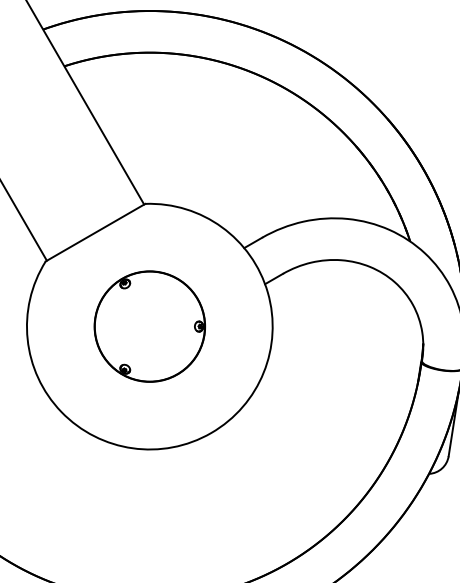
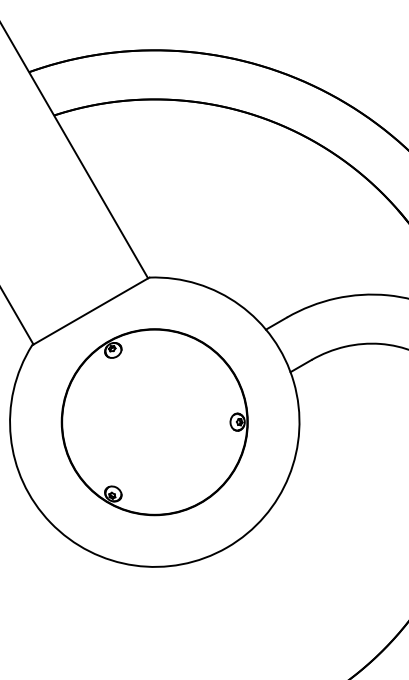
part: (149, 326) -> (154, 422), size x1.43

